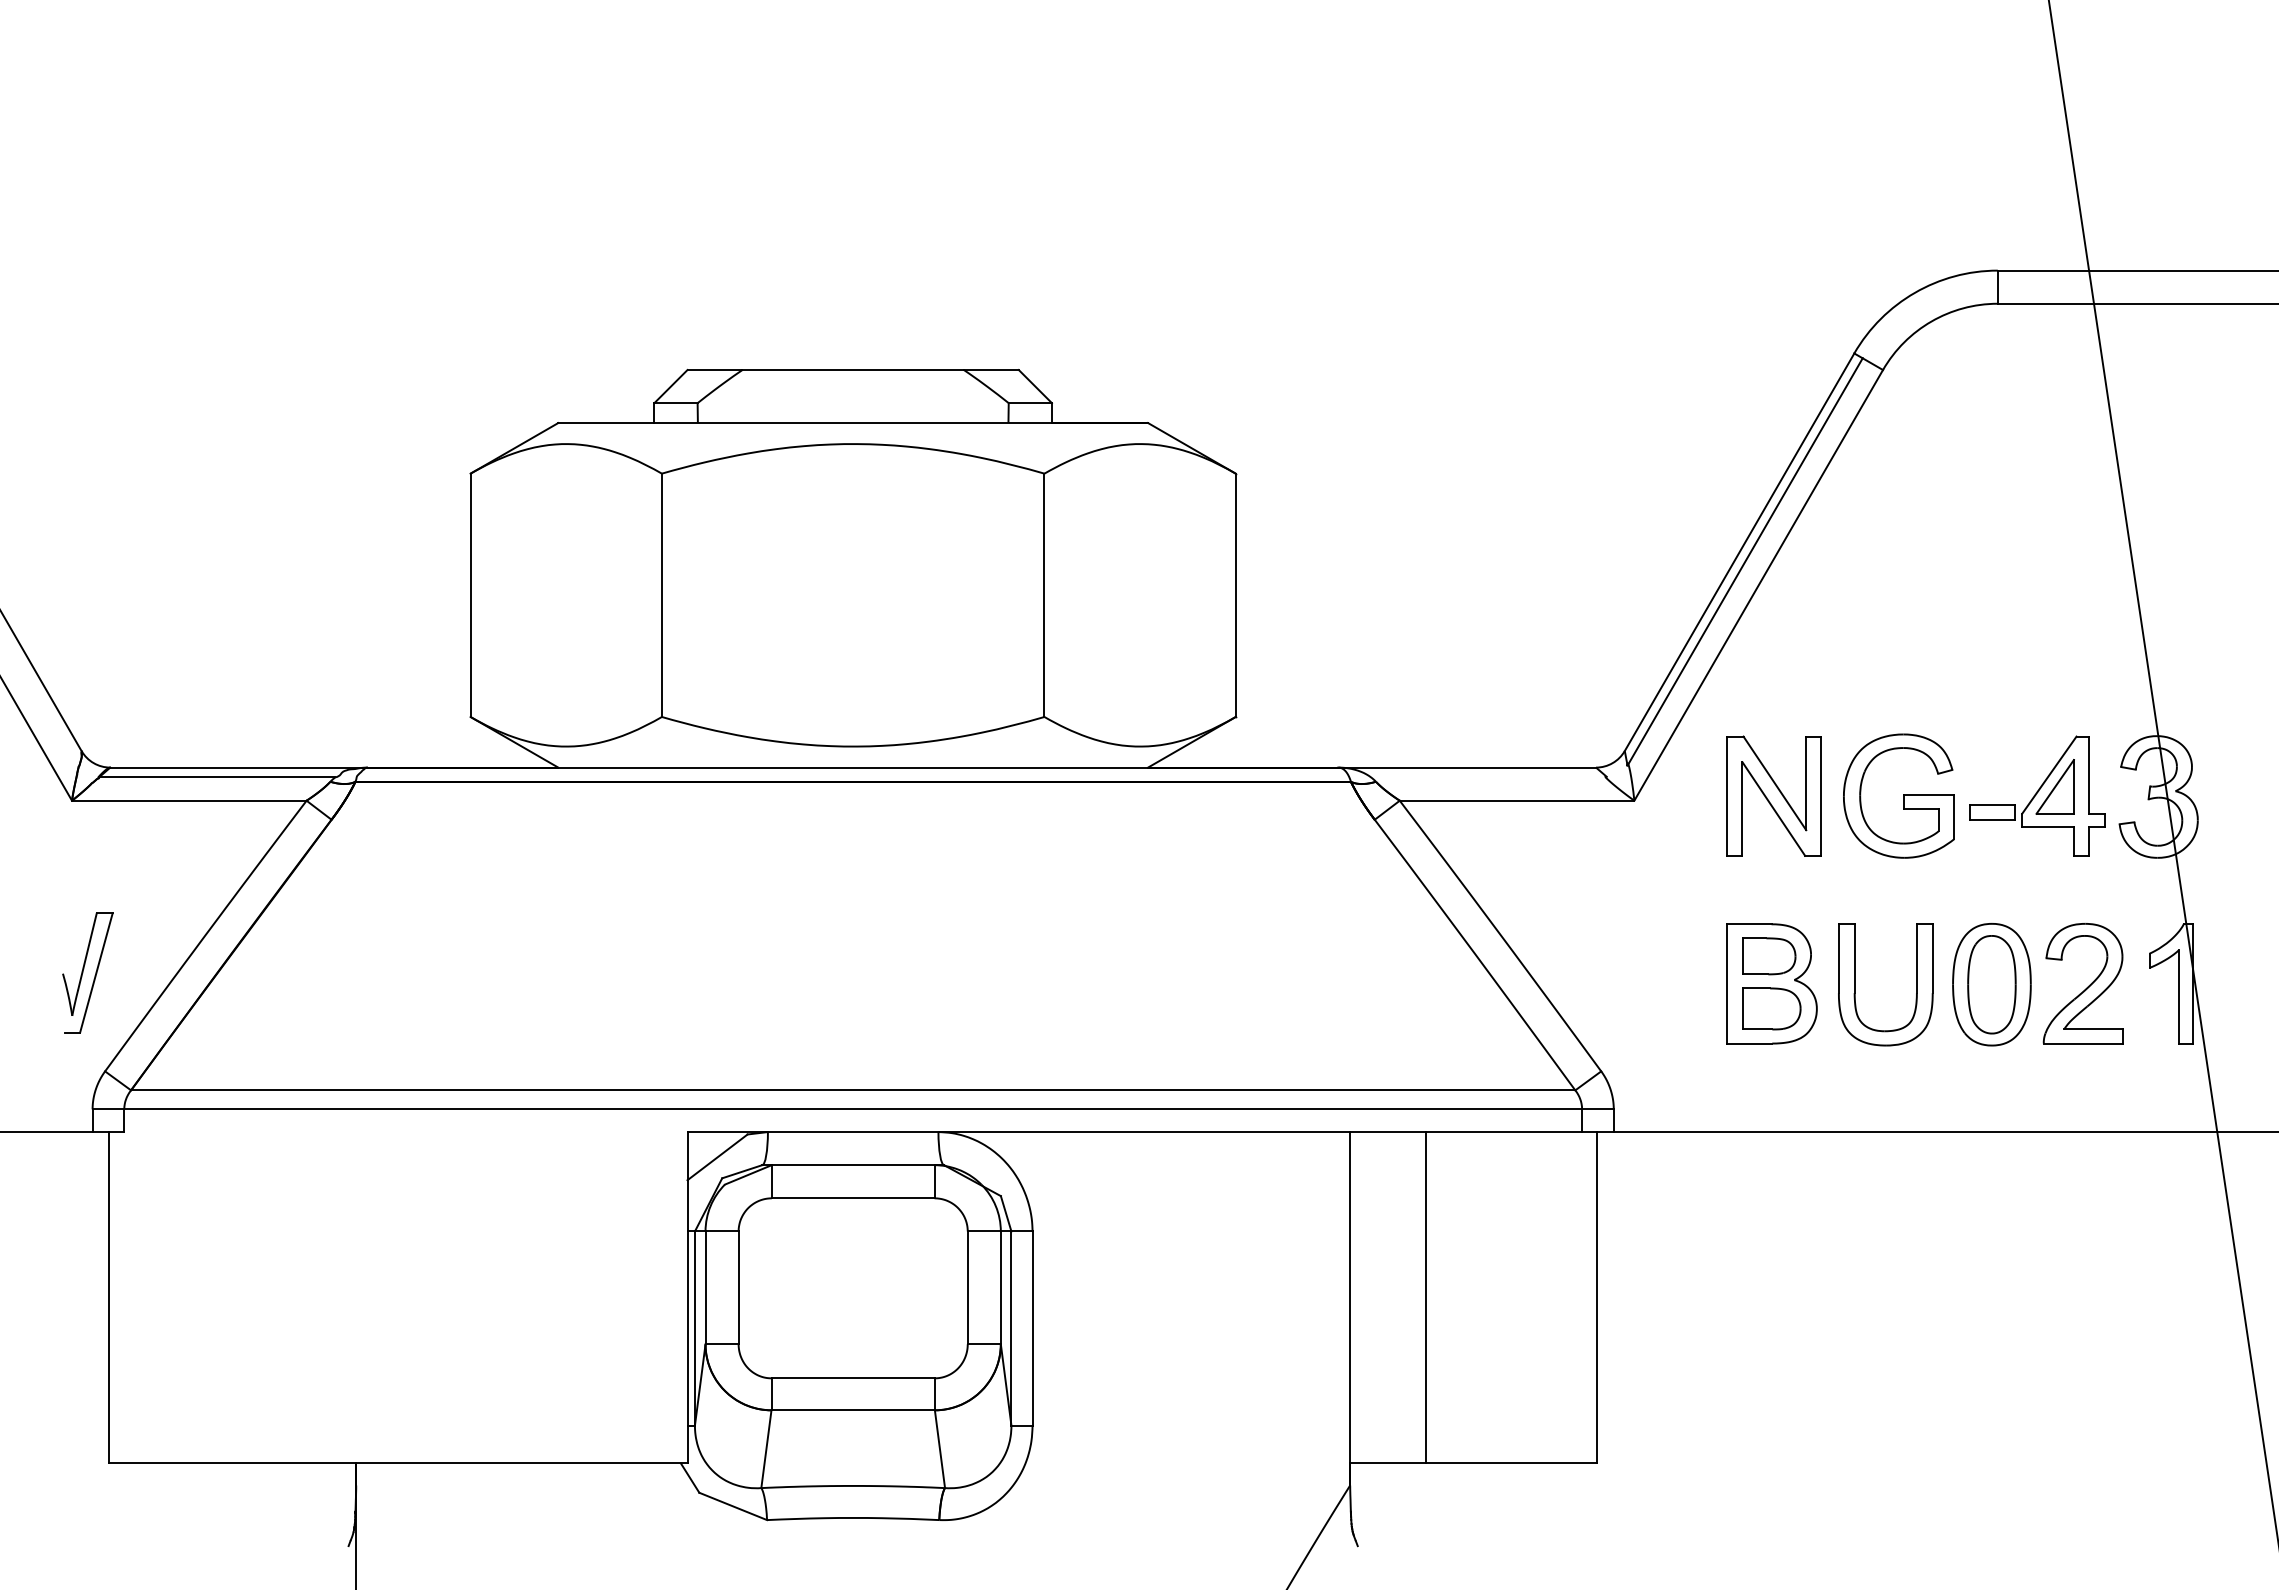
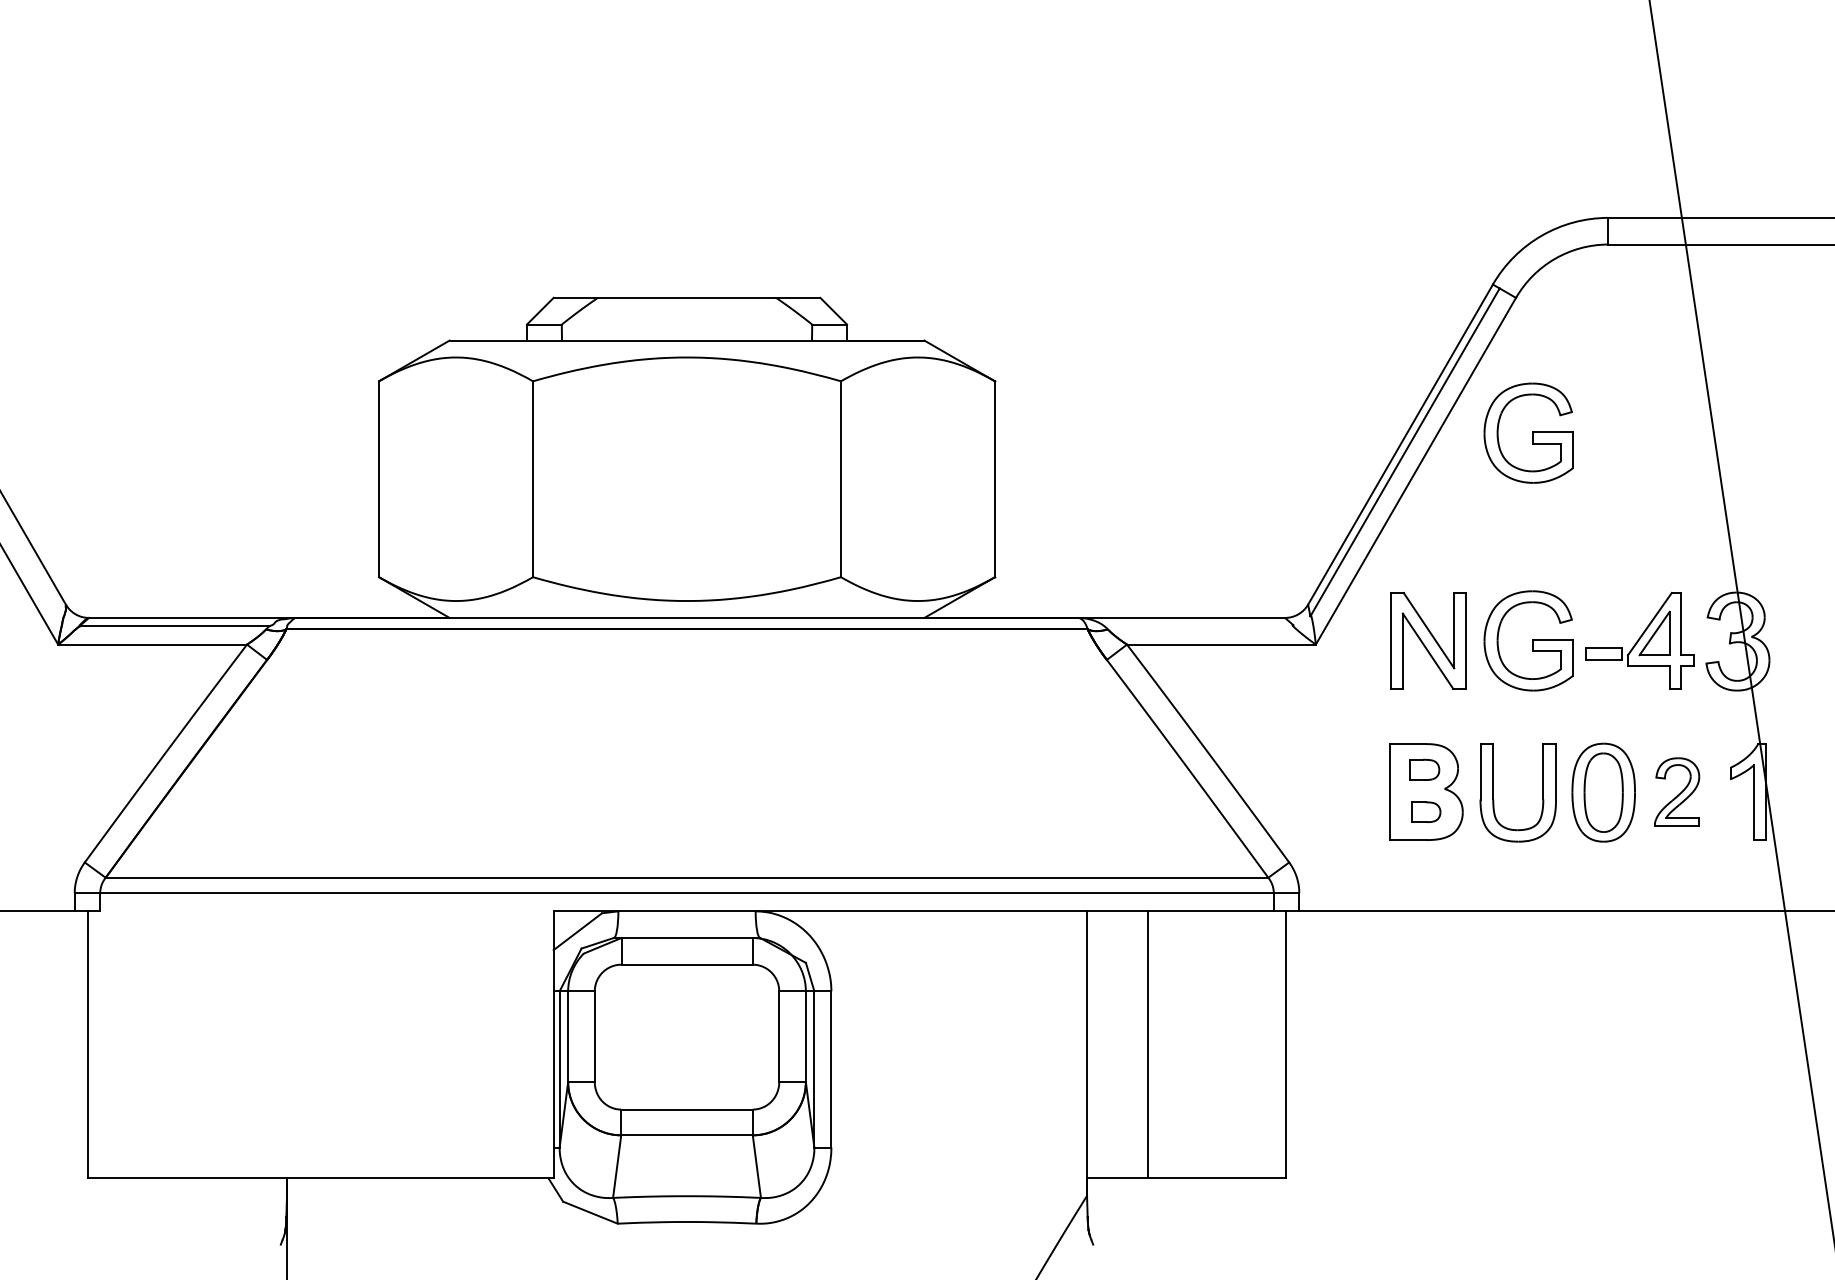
part: (1898, 537) -> (1528, 432), added
part: (1769, 956) -> (1424, 770), size x0.7
part: (87, 972) -> (70, 782), removed
part: (2082, 983) -> (1676, 791), size x0.7
part: (1771, 1008) -> (1426, 811), size x0.6

